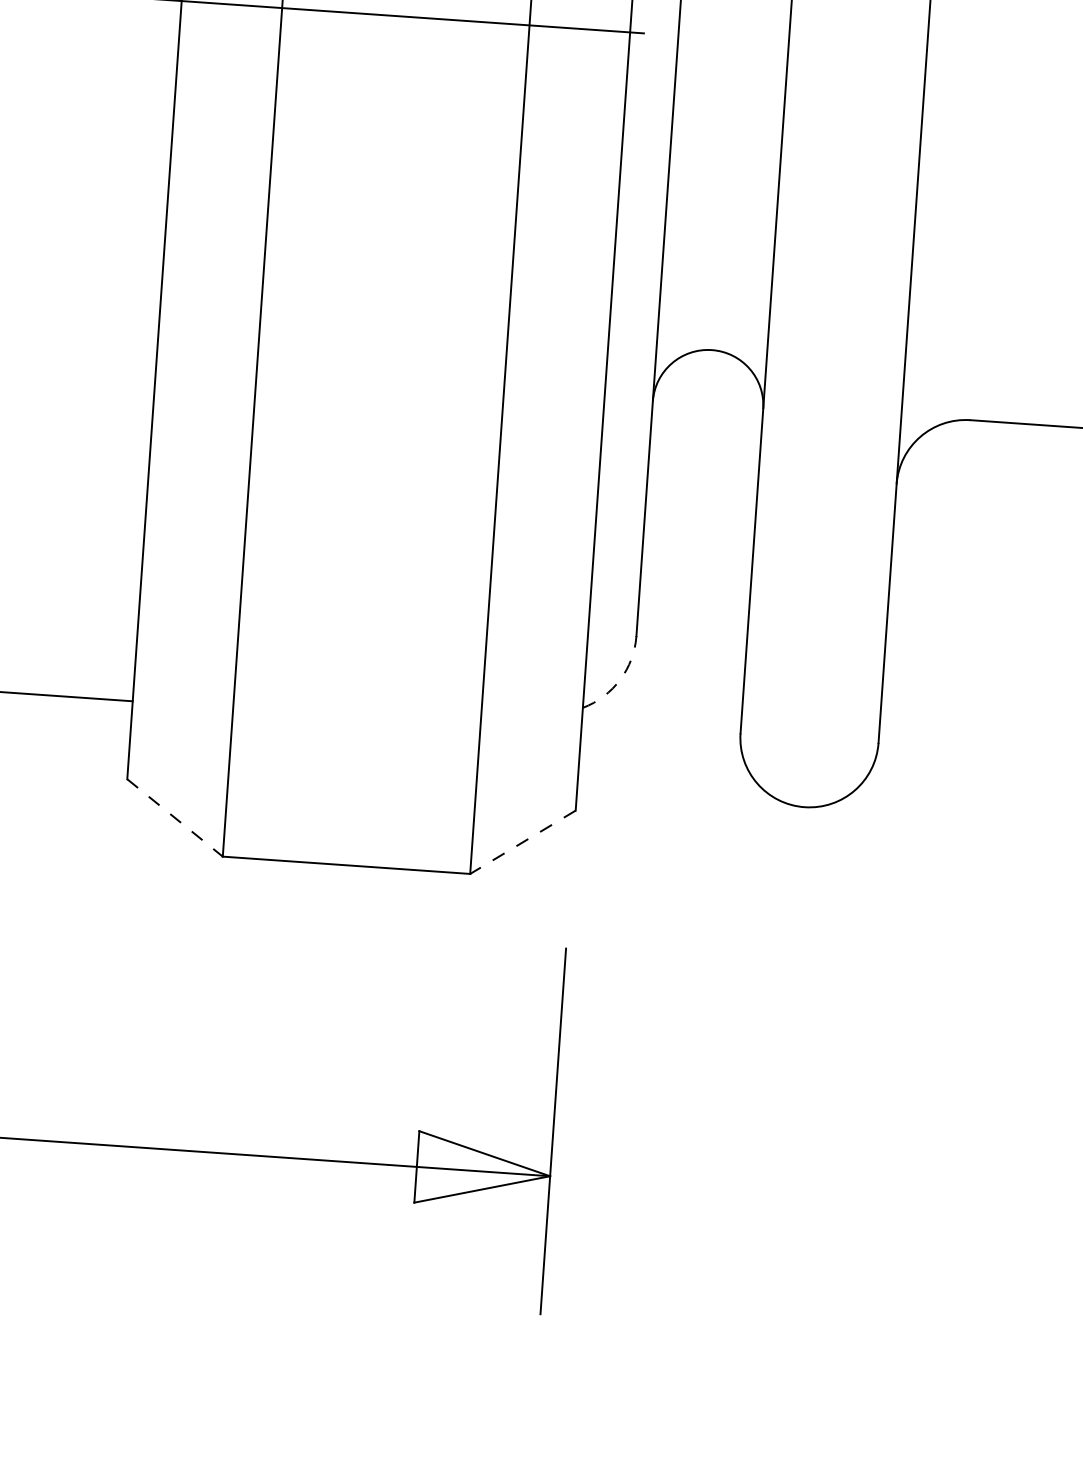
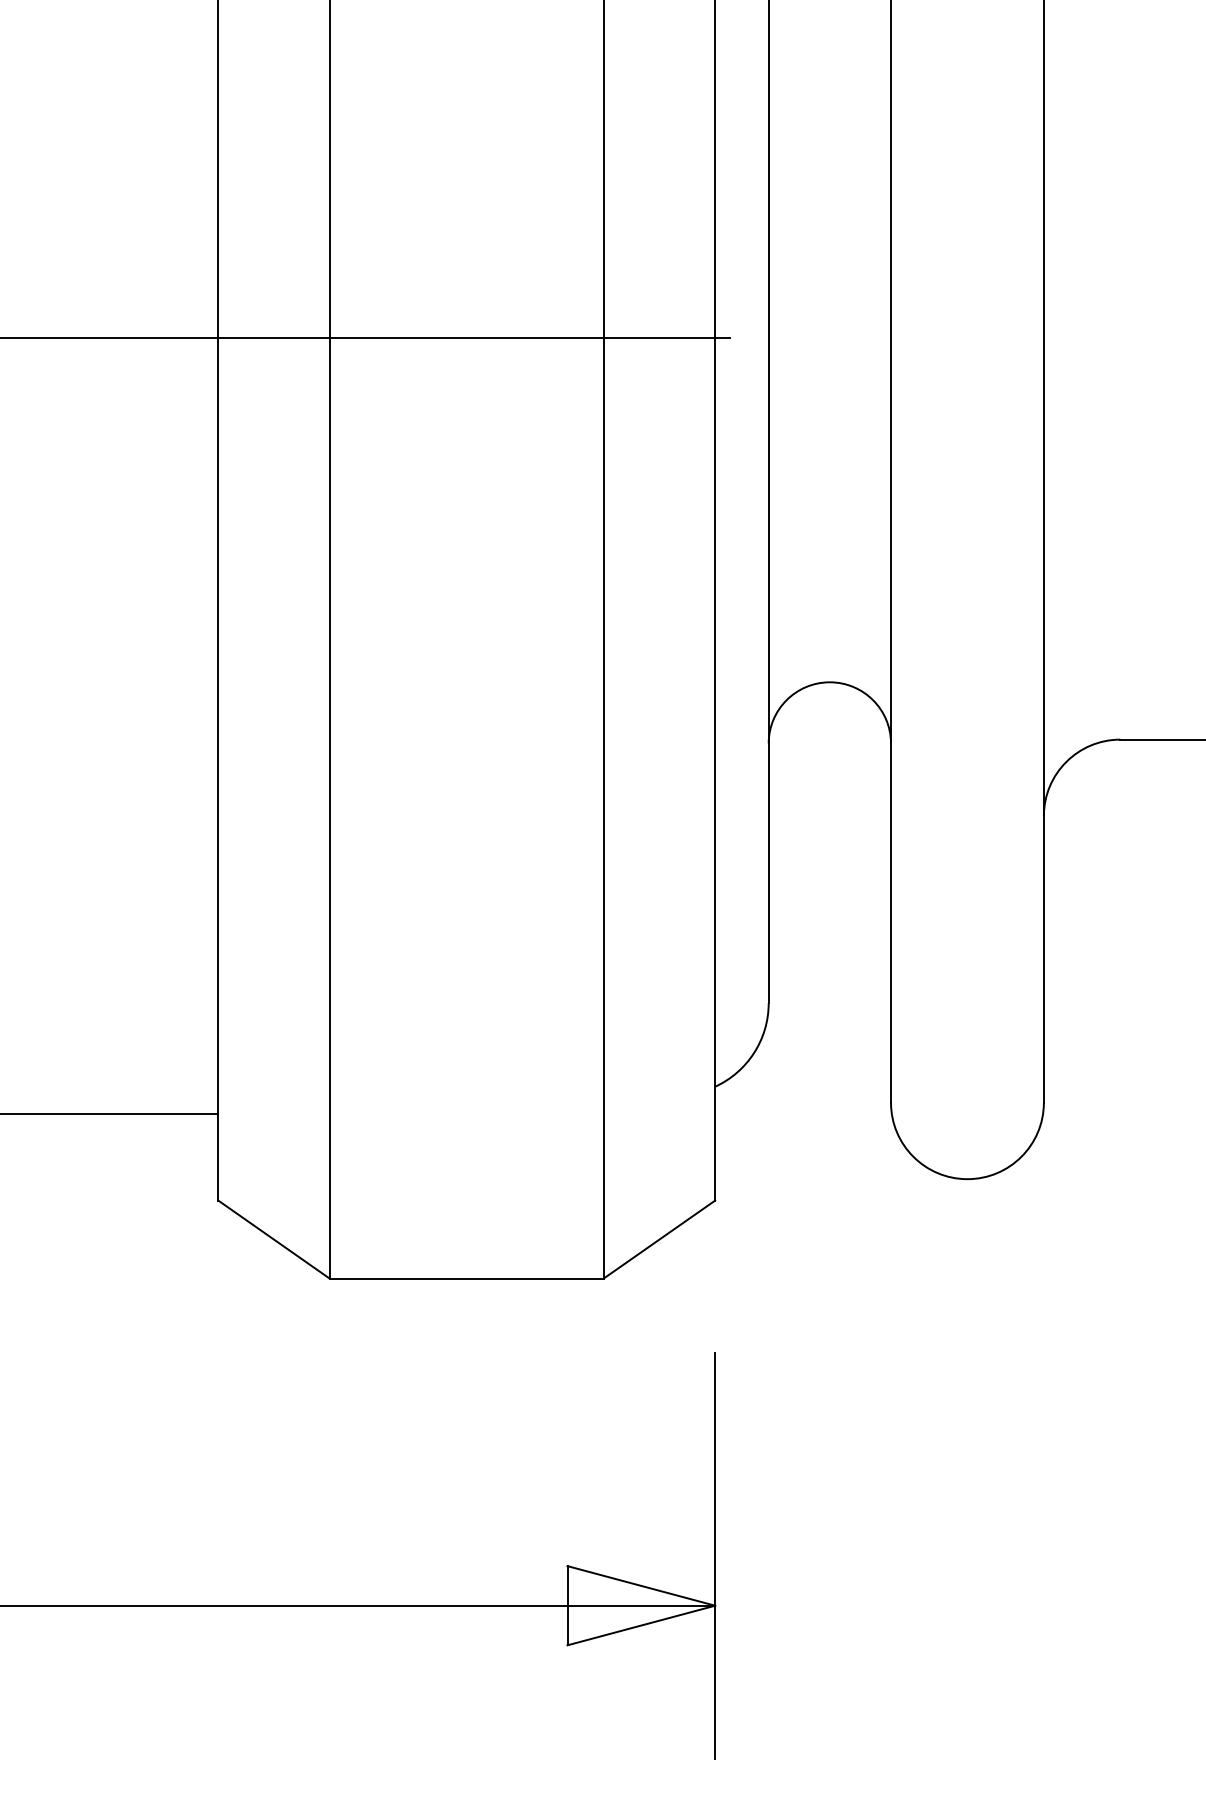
arc: (620, 679) -> (754, 1052), dashed -> solid
line: (174, 817) -> (273, 1239), dashed -> solid
line: (522, 842) -> (659, 1239), dashed -> solid

